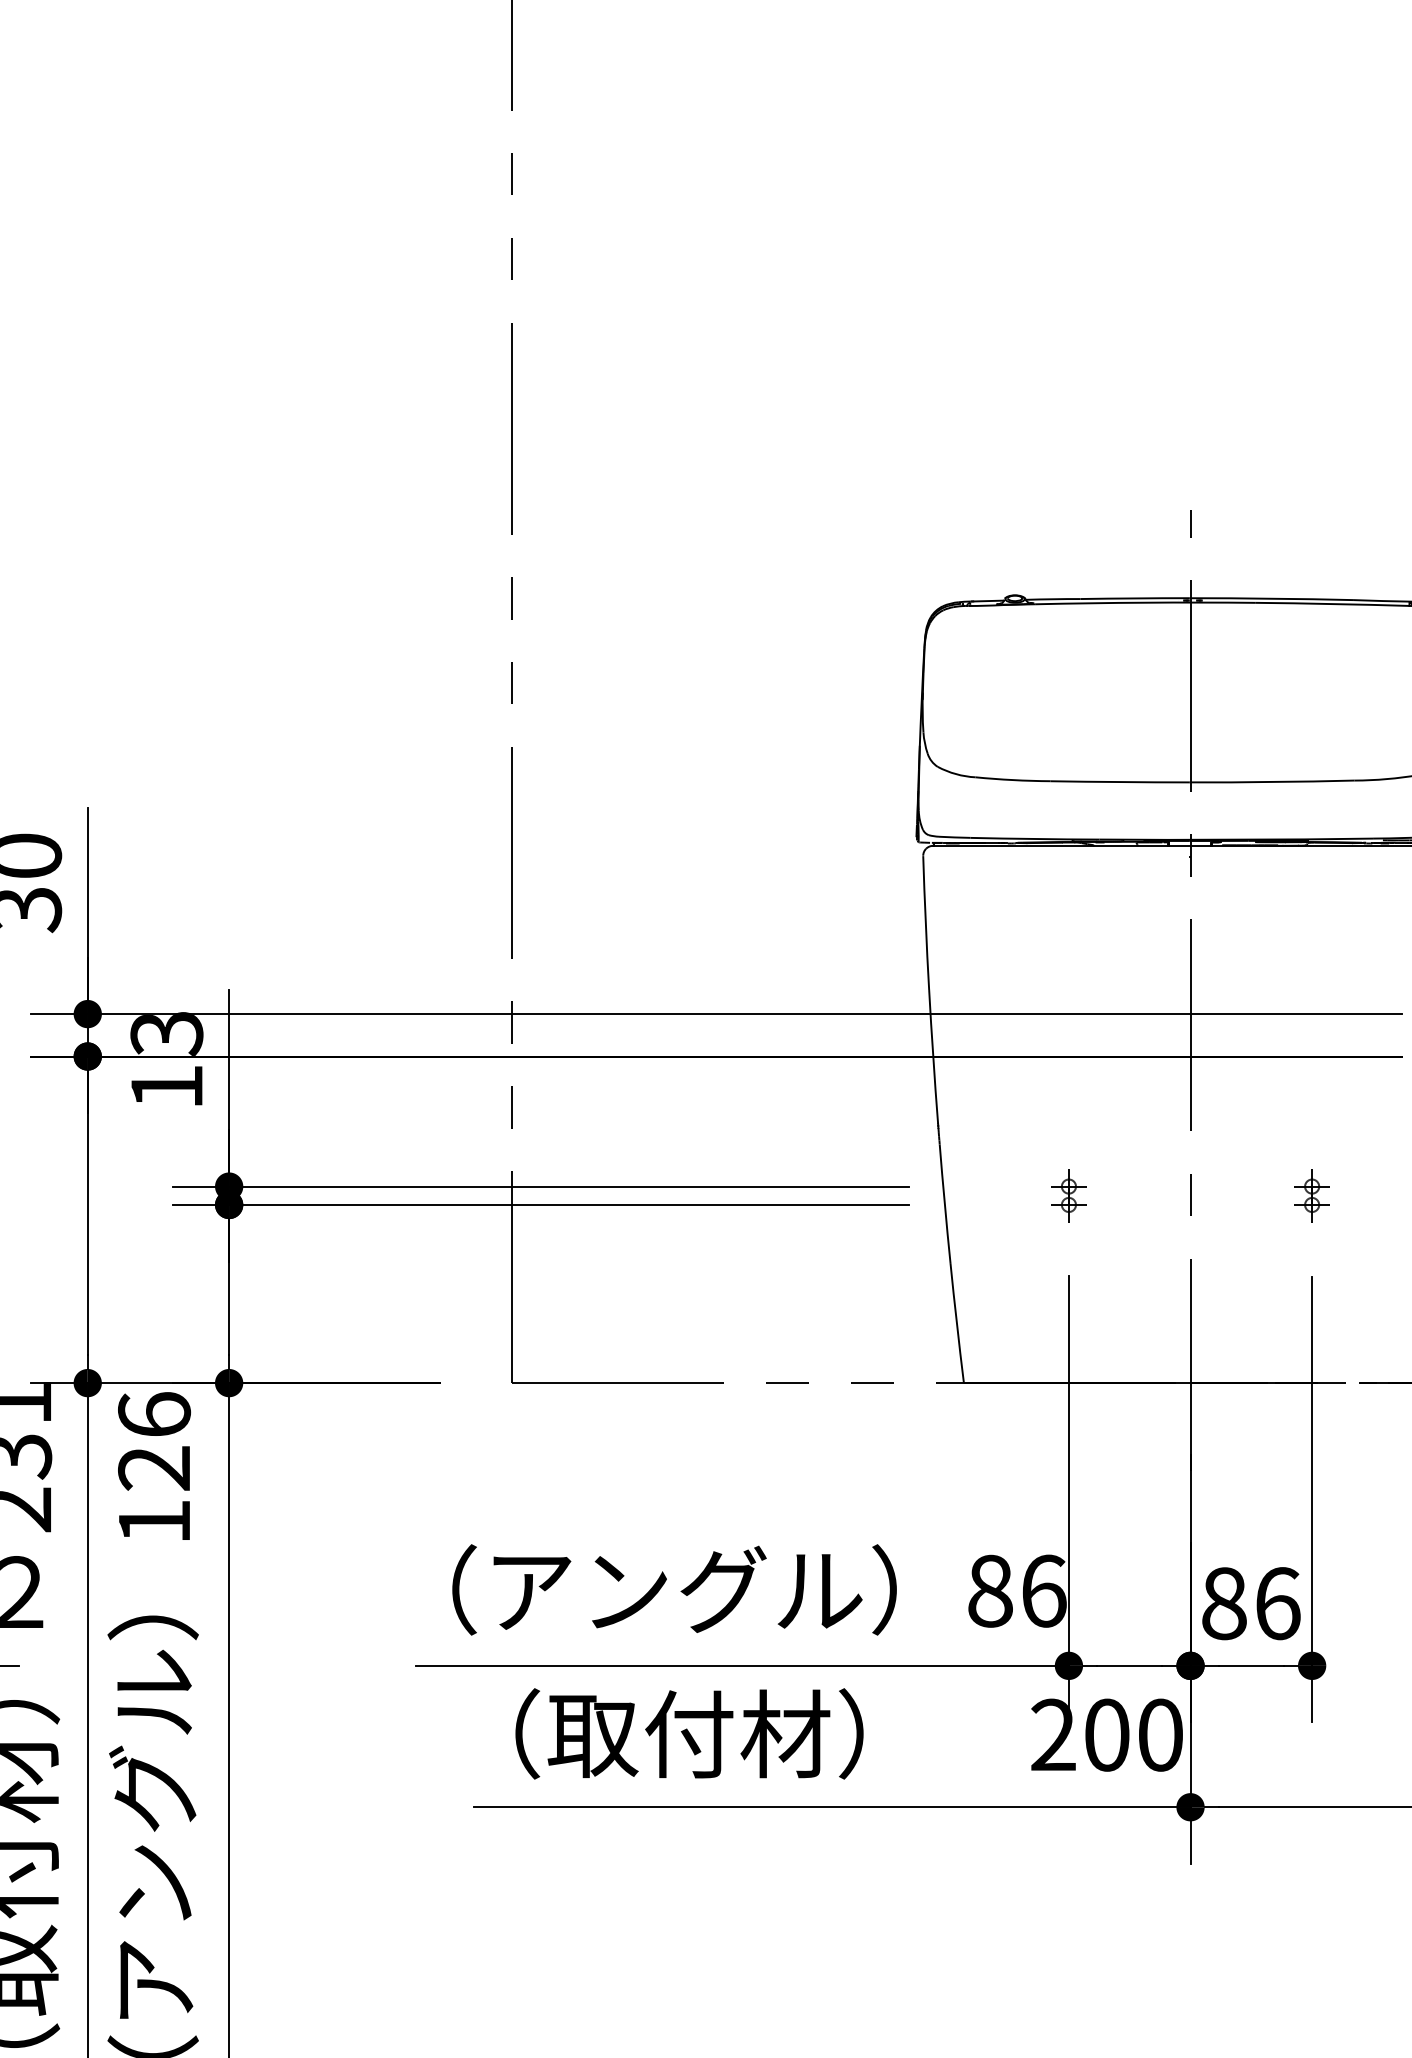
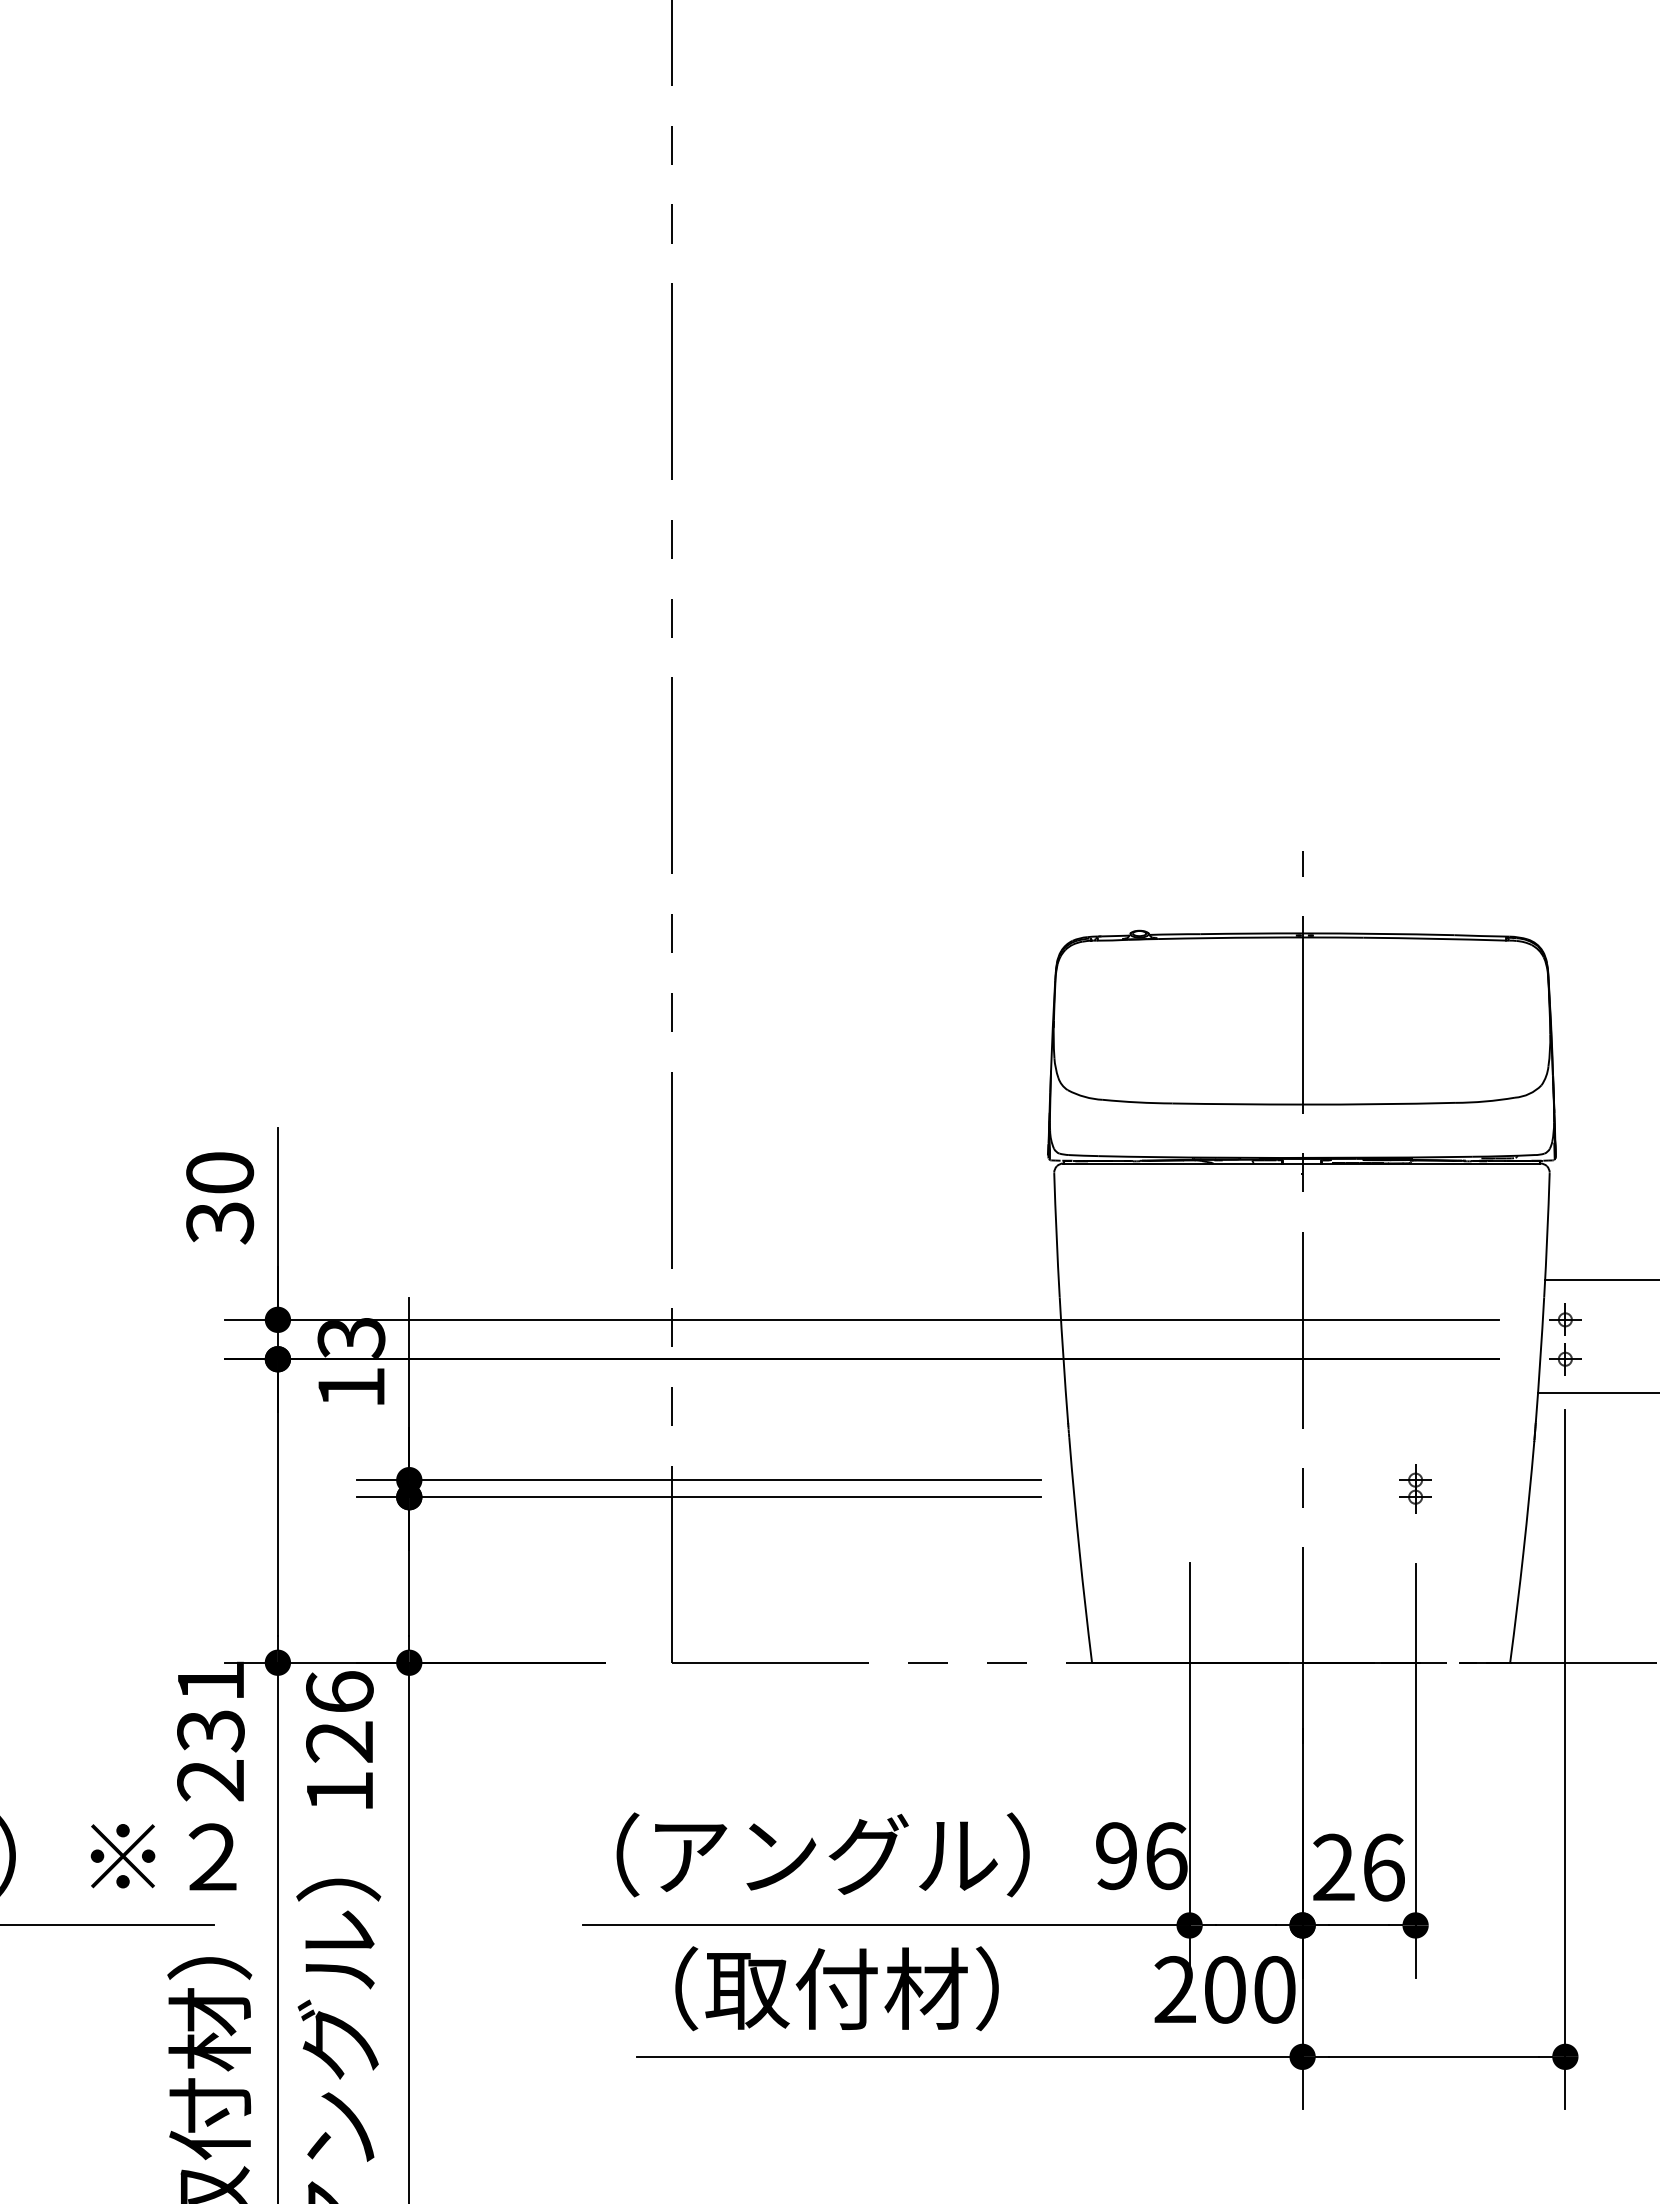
part: (1068, 1195) -> (1189, 1488), removed
text: (990, 1591) -> (1116, 1856), 86 -> 96
text: (1223, 1603) -> (1333, 1867), 86 -> 26

